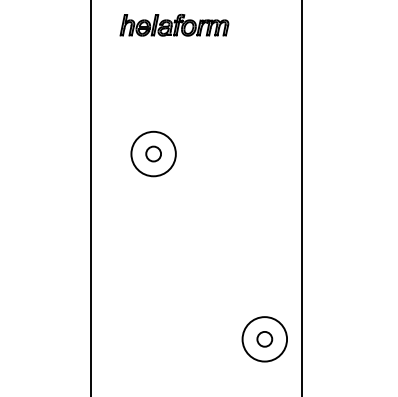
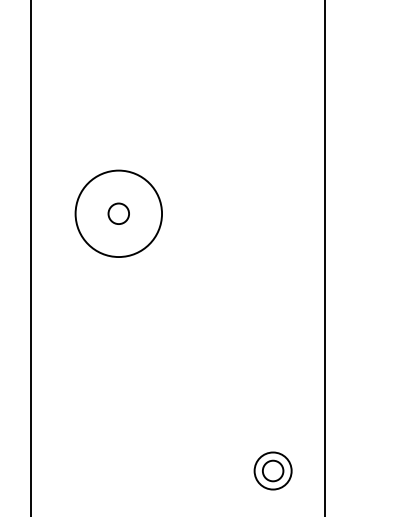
part: (174, 25) -> (147, 35), removed
circle: (153, 153) -> (118, 213), size x1.4
circle: (264, 339) -> (272, 471), size x0.6

